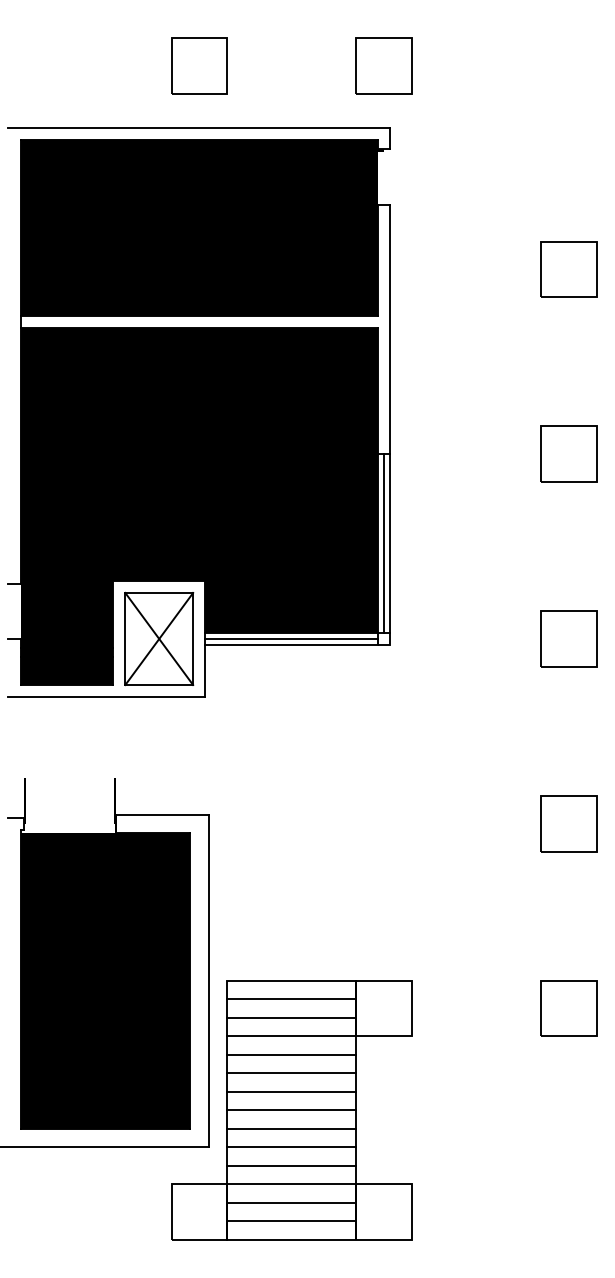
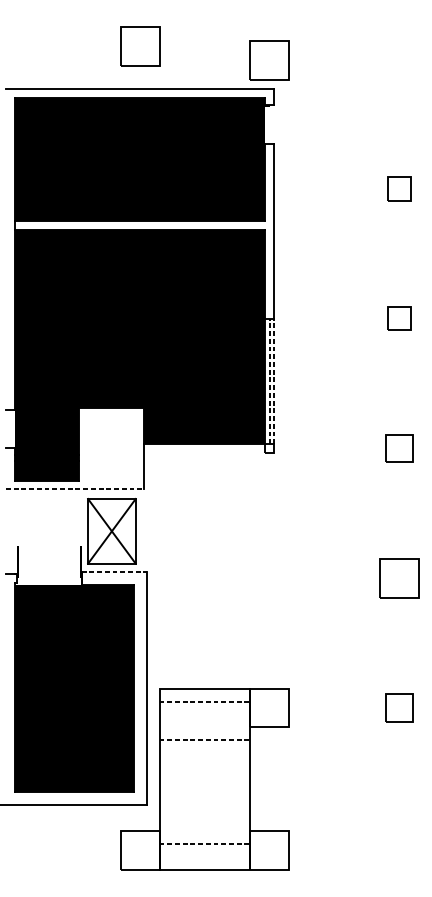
part: (383, 65) -> (269, 59), moved
part: (568, 269) -> (399, 189), size x0.6
part: (568, 453) -> (399, 318), size x0.6
line: (384, 543) -> (270, 381), solid -> dashed
line: (390, 543) -> (274, 381), solid -> dashed
part: (159, 638) -> (112, 530), moved
part: (568, 638) -> (399, 448), size x0.7
line: (291, 639) -> (204, 448), removed
line: (291, 645) -> (204, 453), removed
line: (106, 697) -> (74, 489), solid -> dashed
line: (162, 814) -> (114, 571), solid -> dashed
line: (291, 999) -> (204, 701), solid -> dashed
part: (568, 1008) -> (399, 707), size x0.7
line: (291, 1017) -> (204, 714), removed
line: (291, 1036) -> (204, 727), removed
line: (291, 1054) -> (204, 740), solid -> dashed
line: (291, 1073) -> (204, 753), removed
line: (291, 1091) -> (204, 766), removed
line: (291, 1110) -> (204, 779), removed
line: (291, 1128) -> (204, 792), removed
line: (291, 1147) -> (204, 805), removed
line: (291, 1165) -> (204, 818), removed
line: (291, 1184) -> (204, 831), removed
line: (291, 1202) -> (204, 844), solid -> dashed
line: (291, 1221) -> (204, 857), removed

